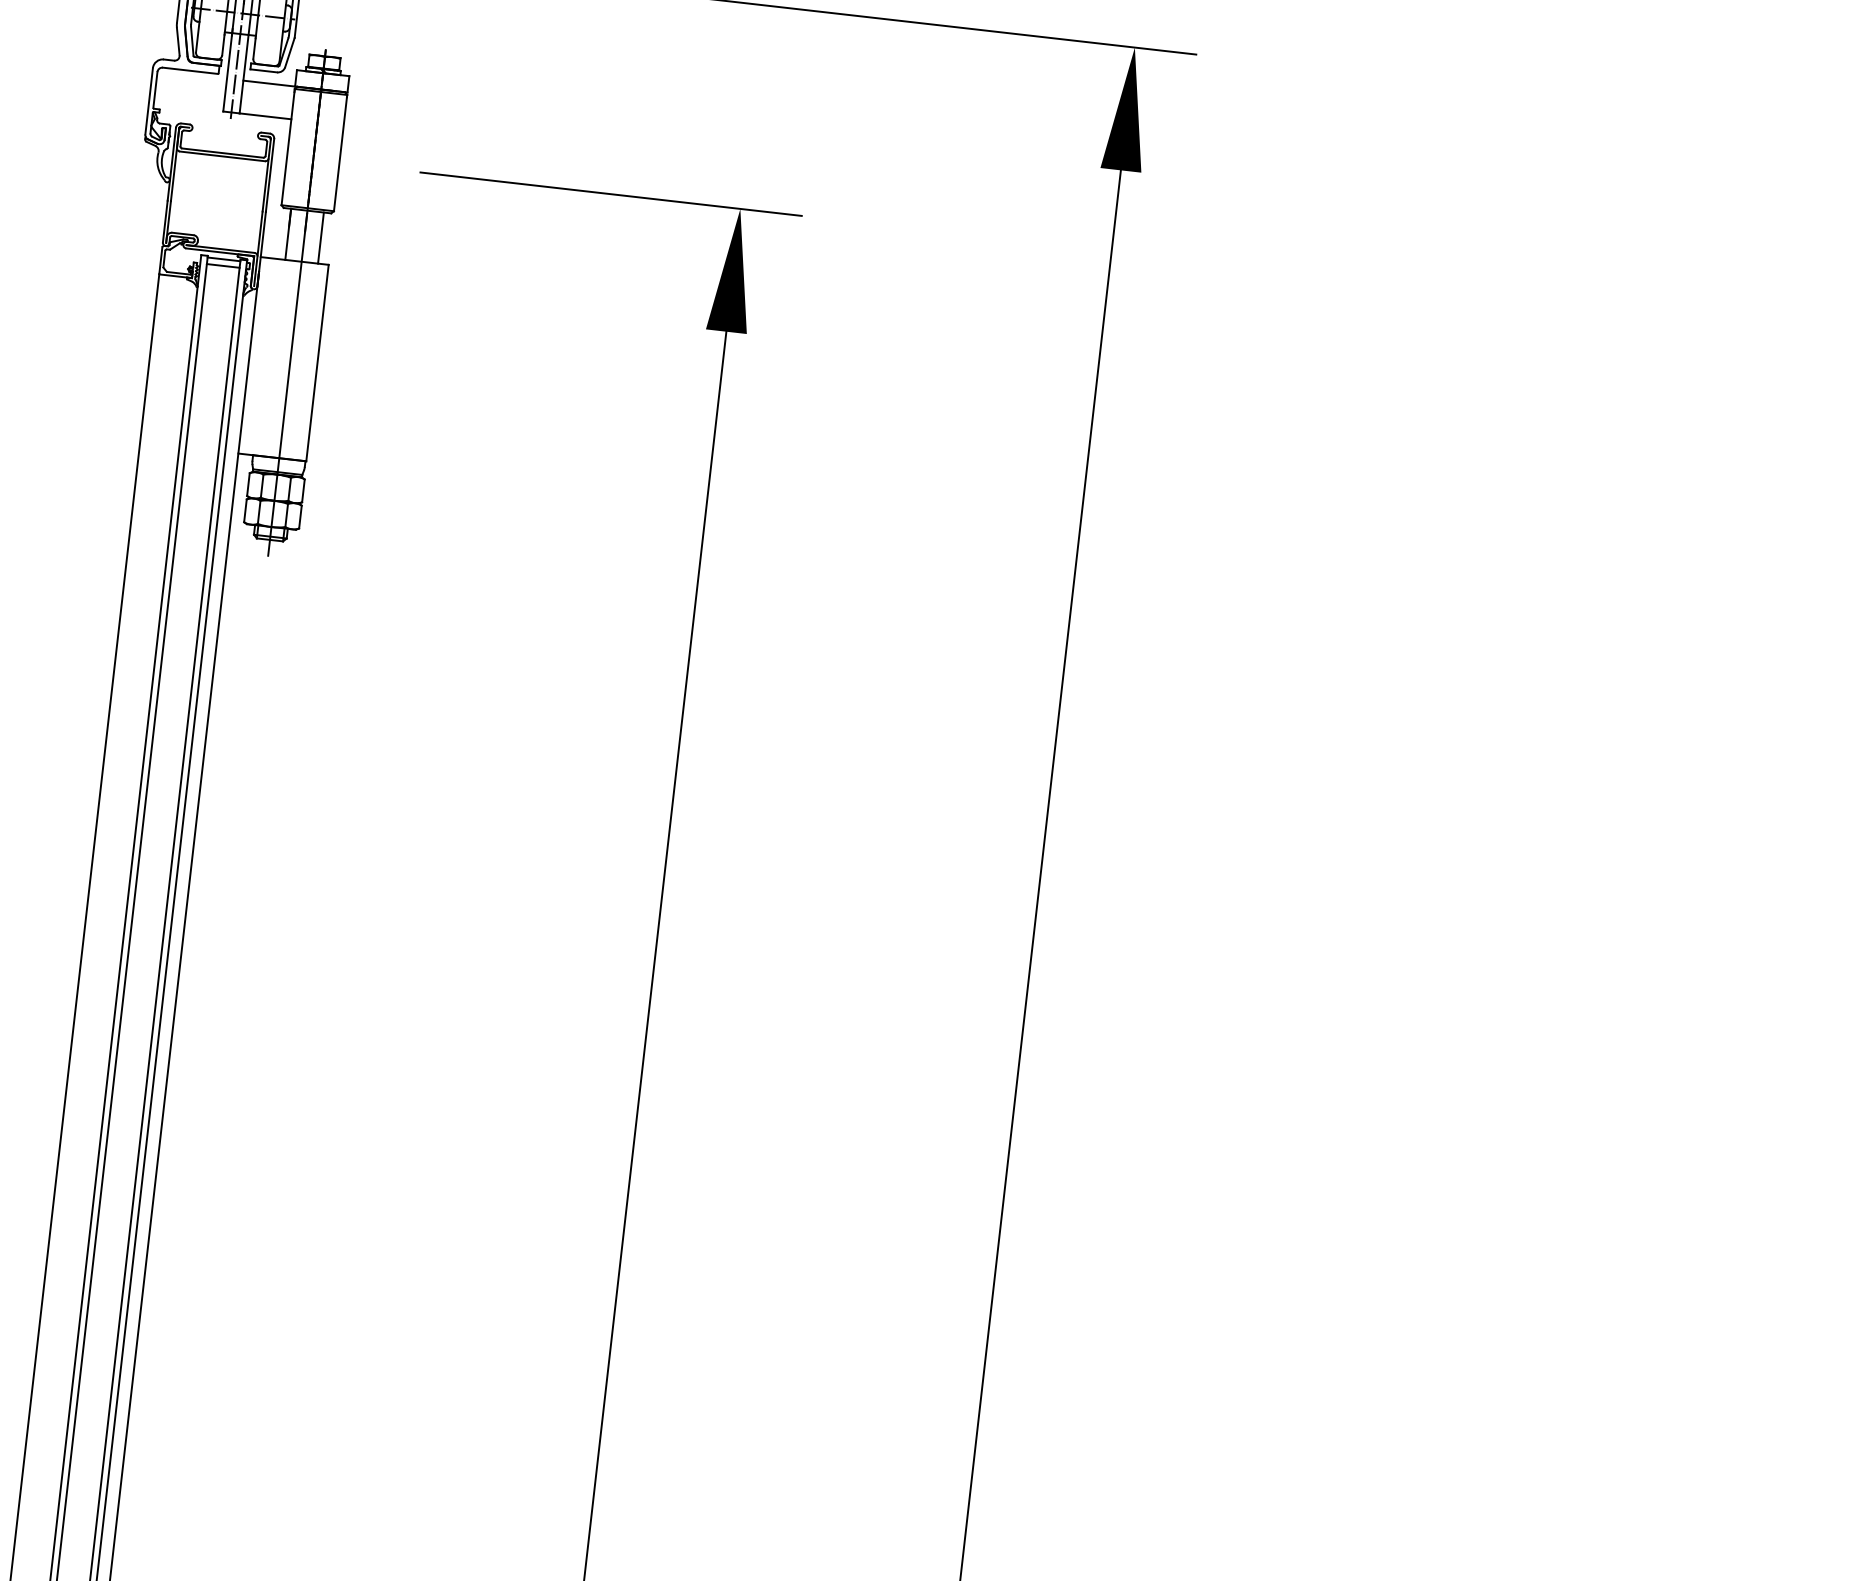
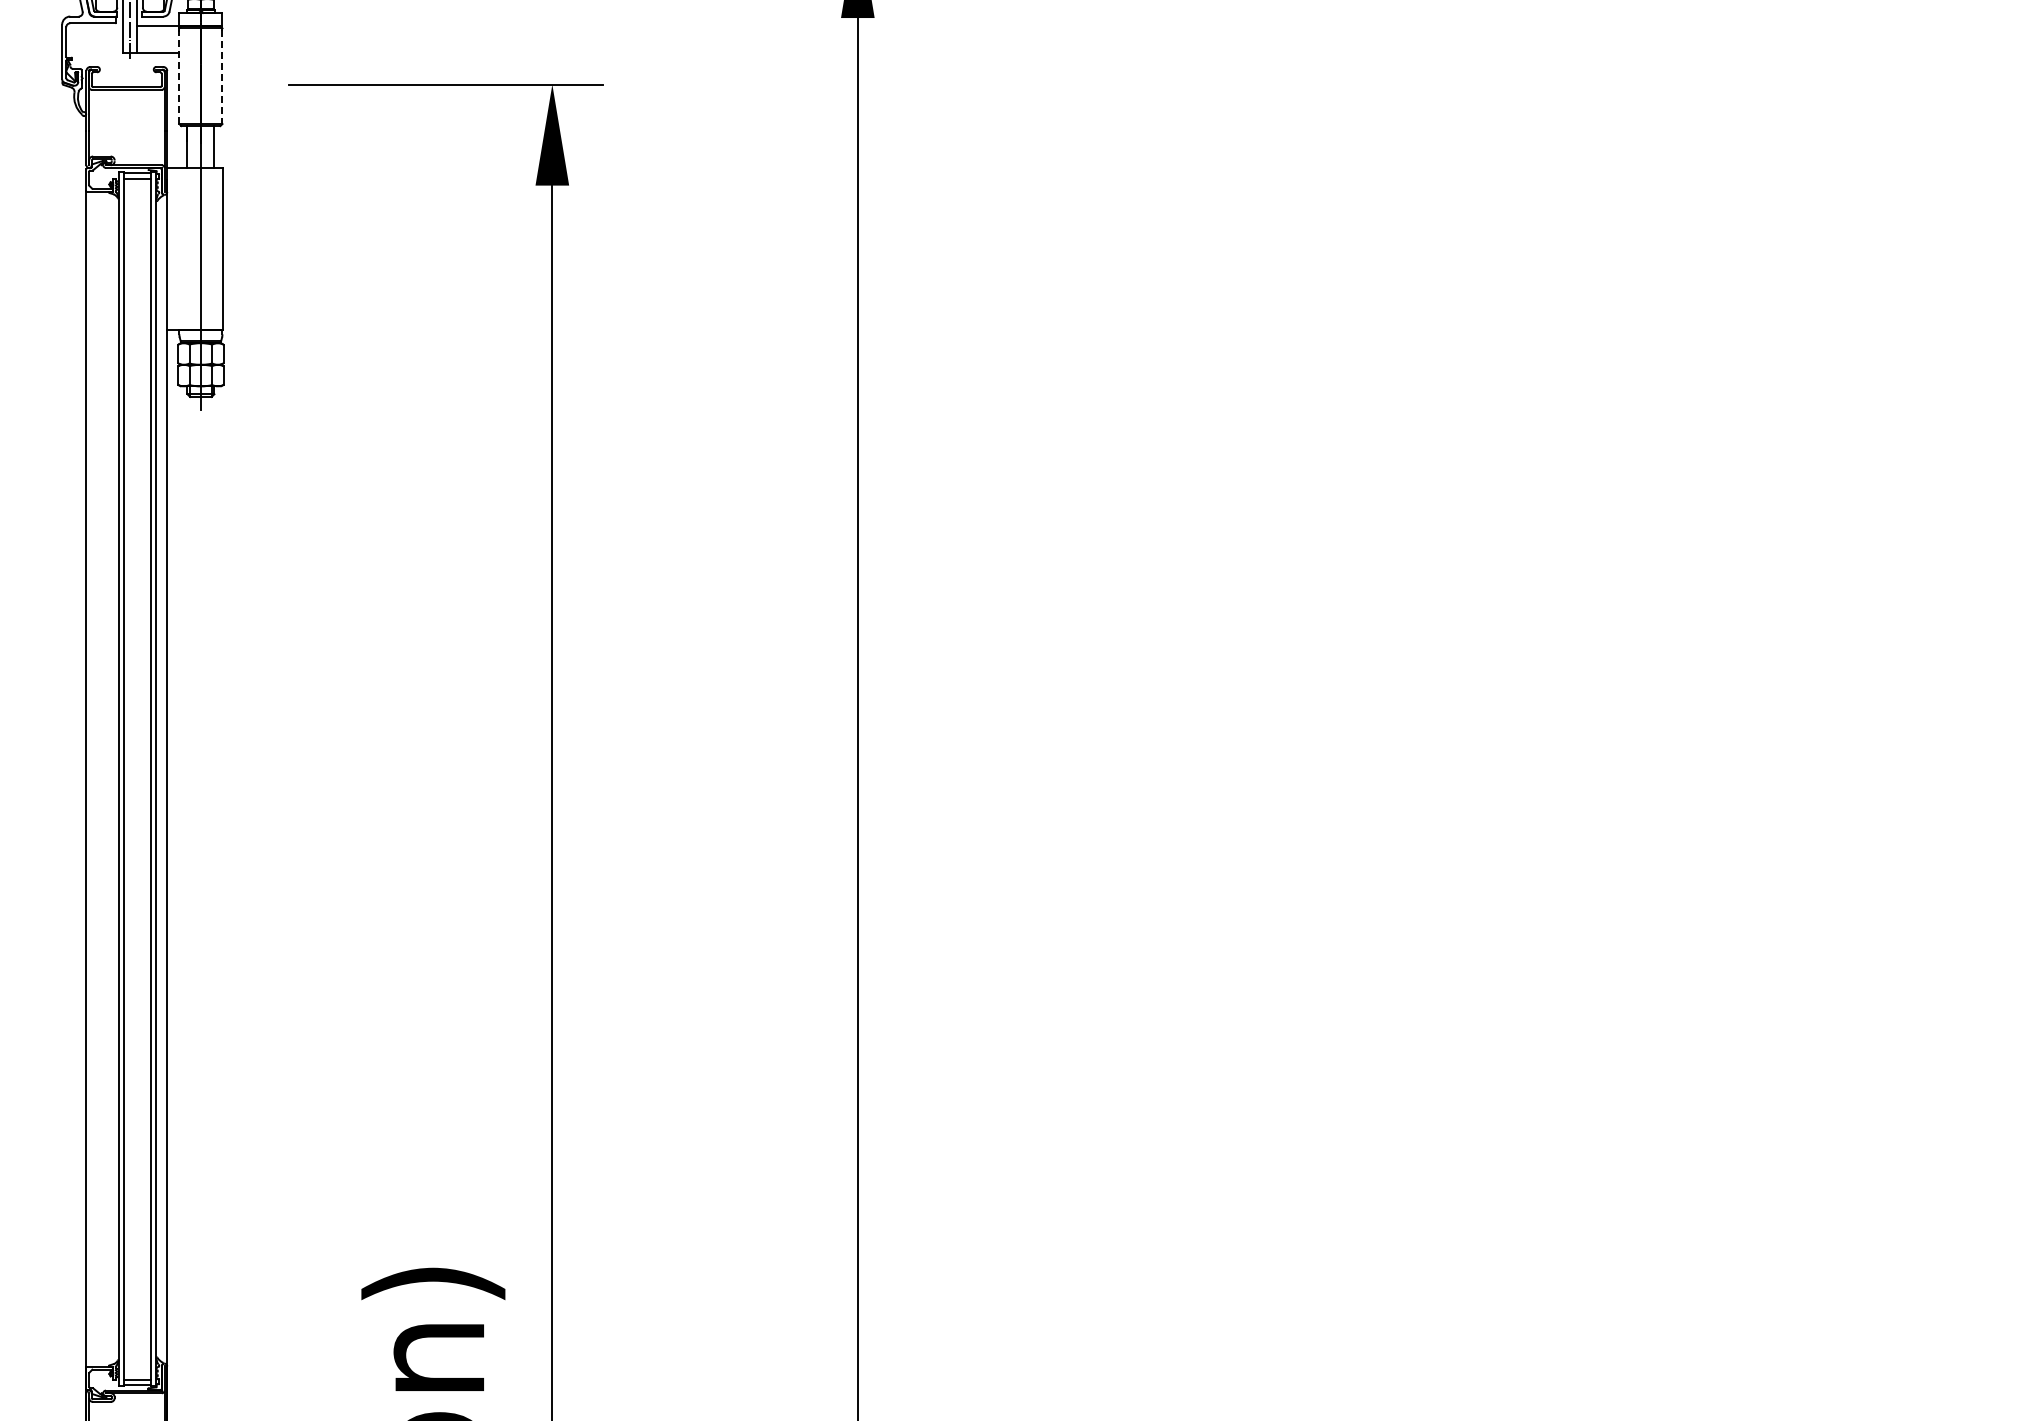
line: (288, 147) -> (179, 76), solid -> dashed
line: (340, 154) -> (222, 77), solid -> dashed

